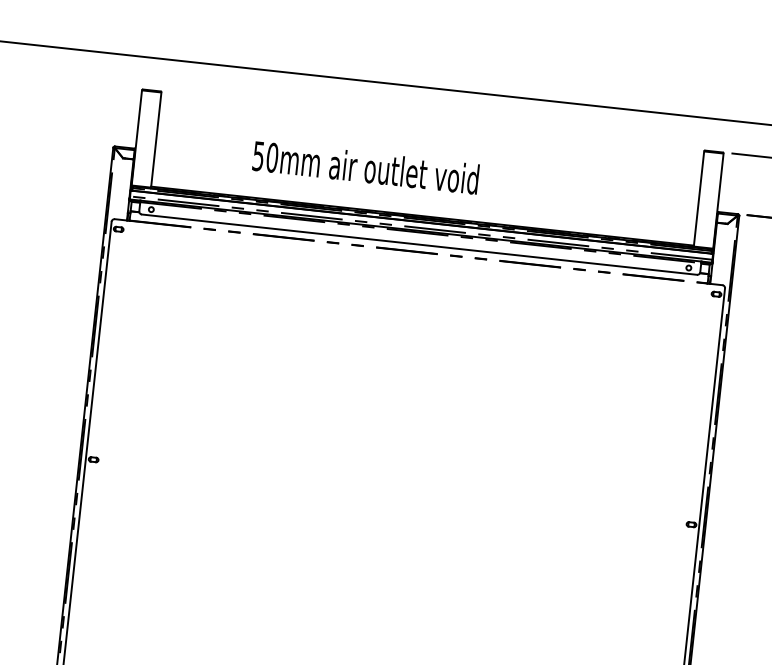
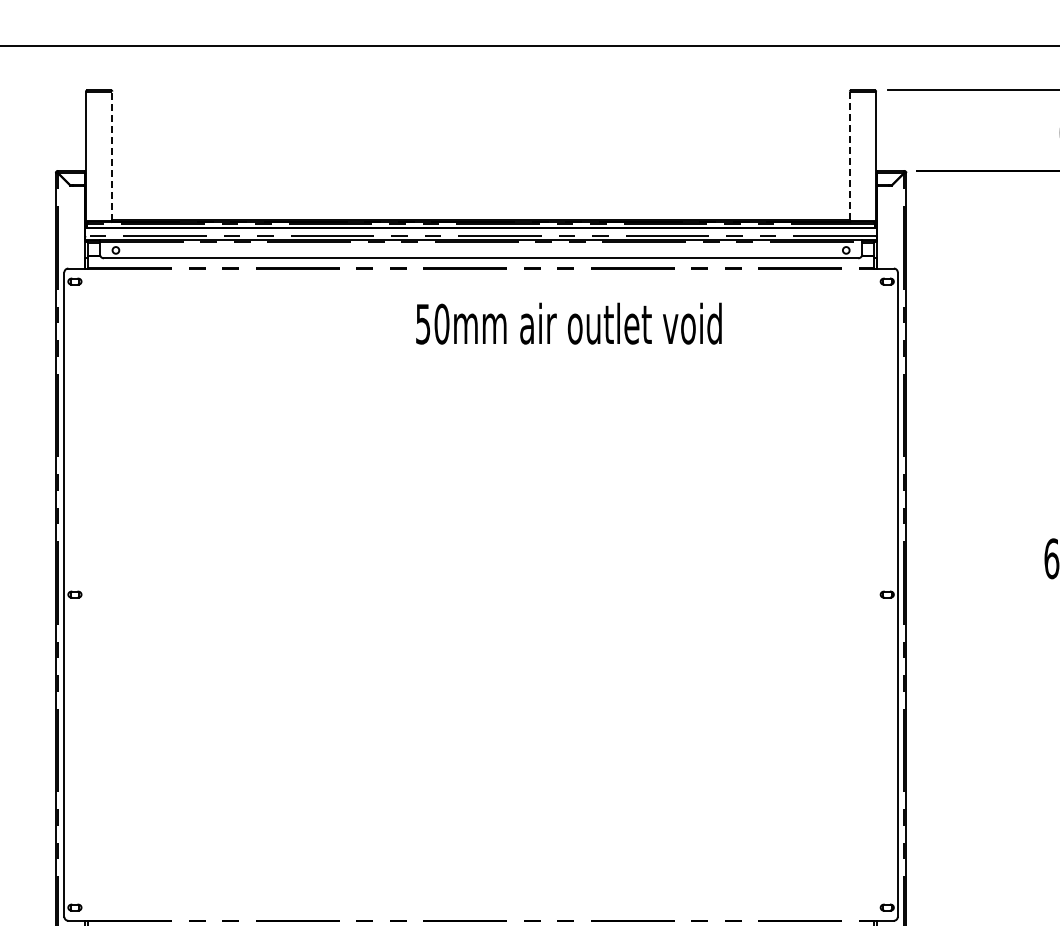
line: (156, 140) -> (112, 156), solid -> dashed
text: (365, 167) -> (568, 323), moved
line: (698, 199) -> (849, 156), solid -> dashed

